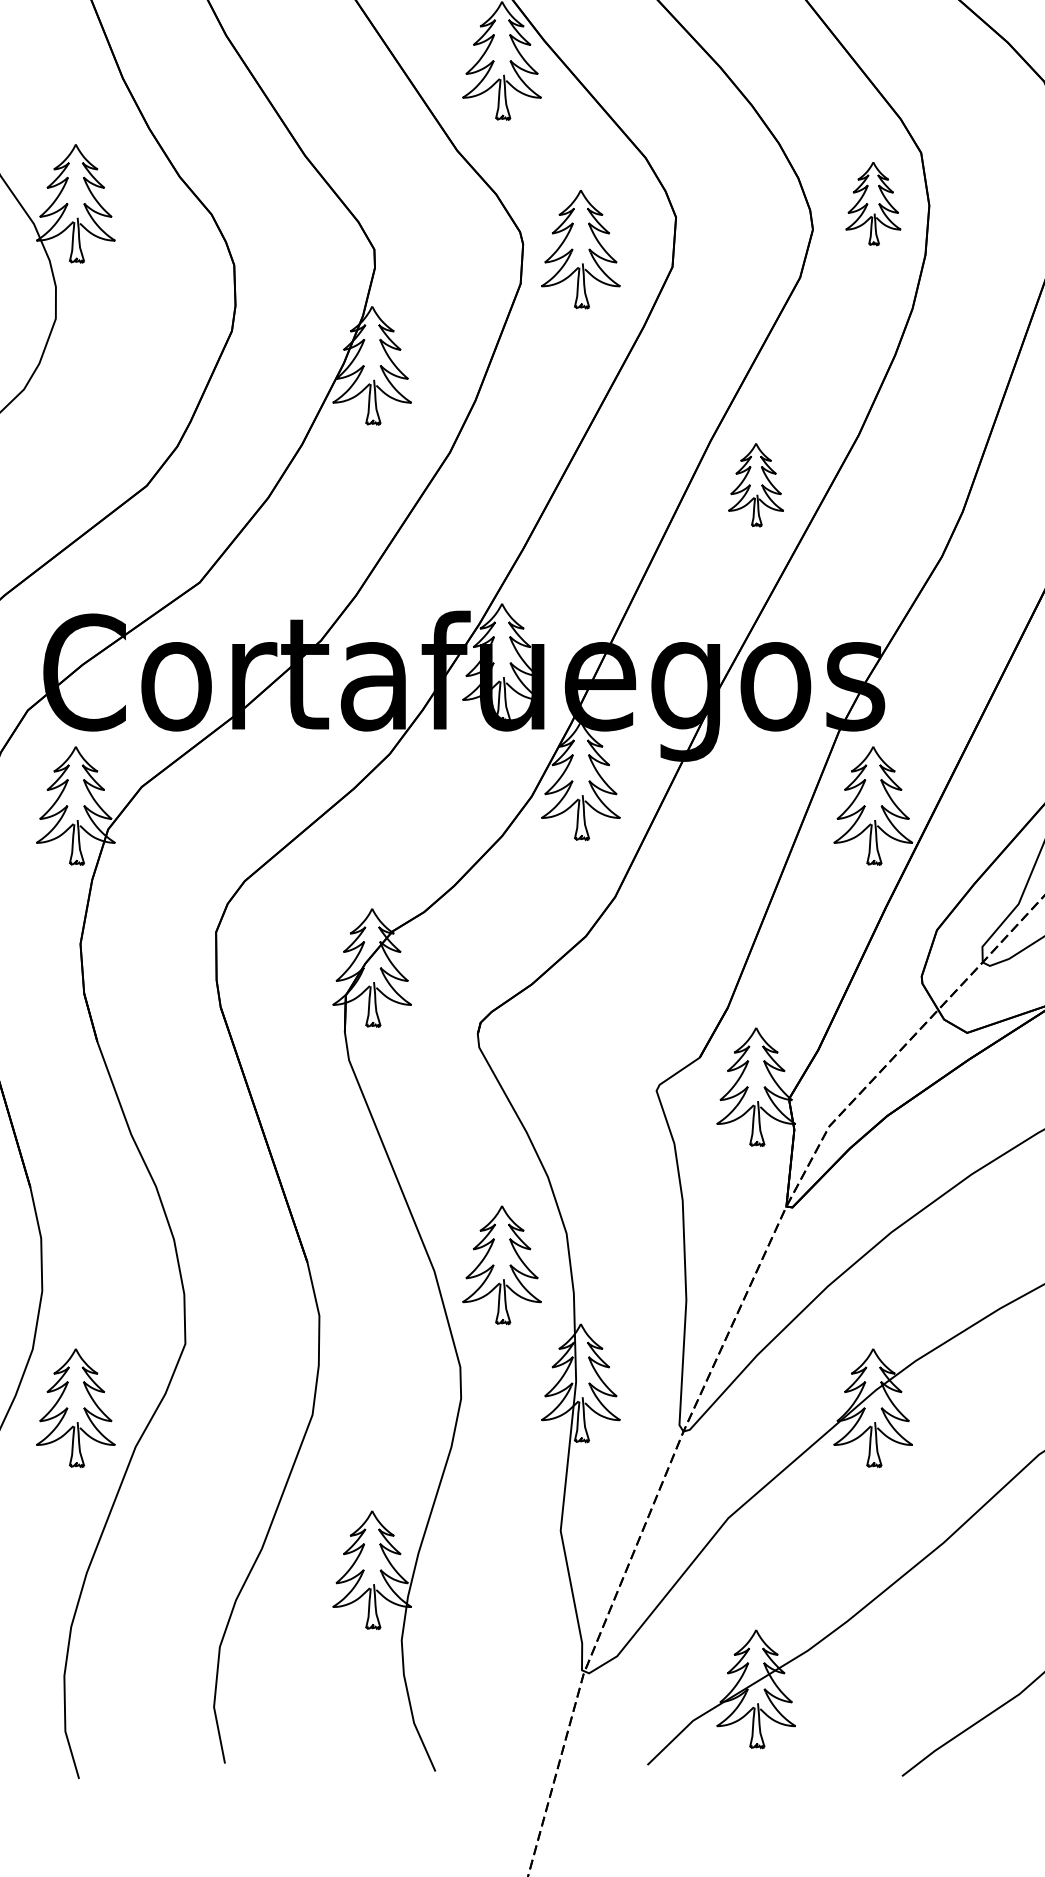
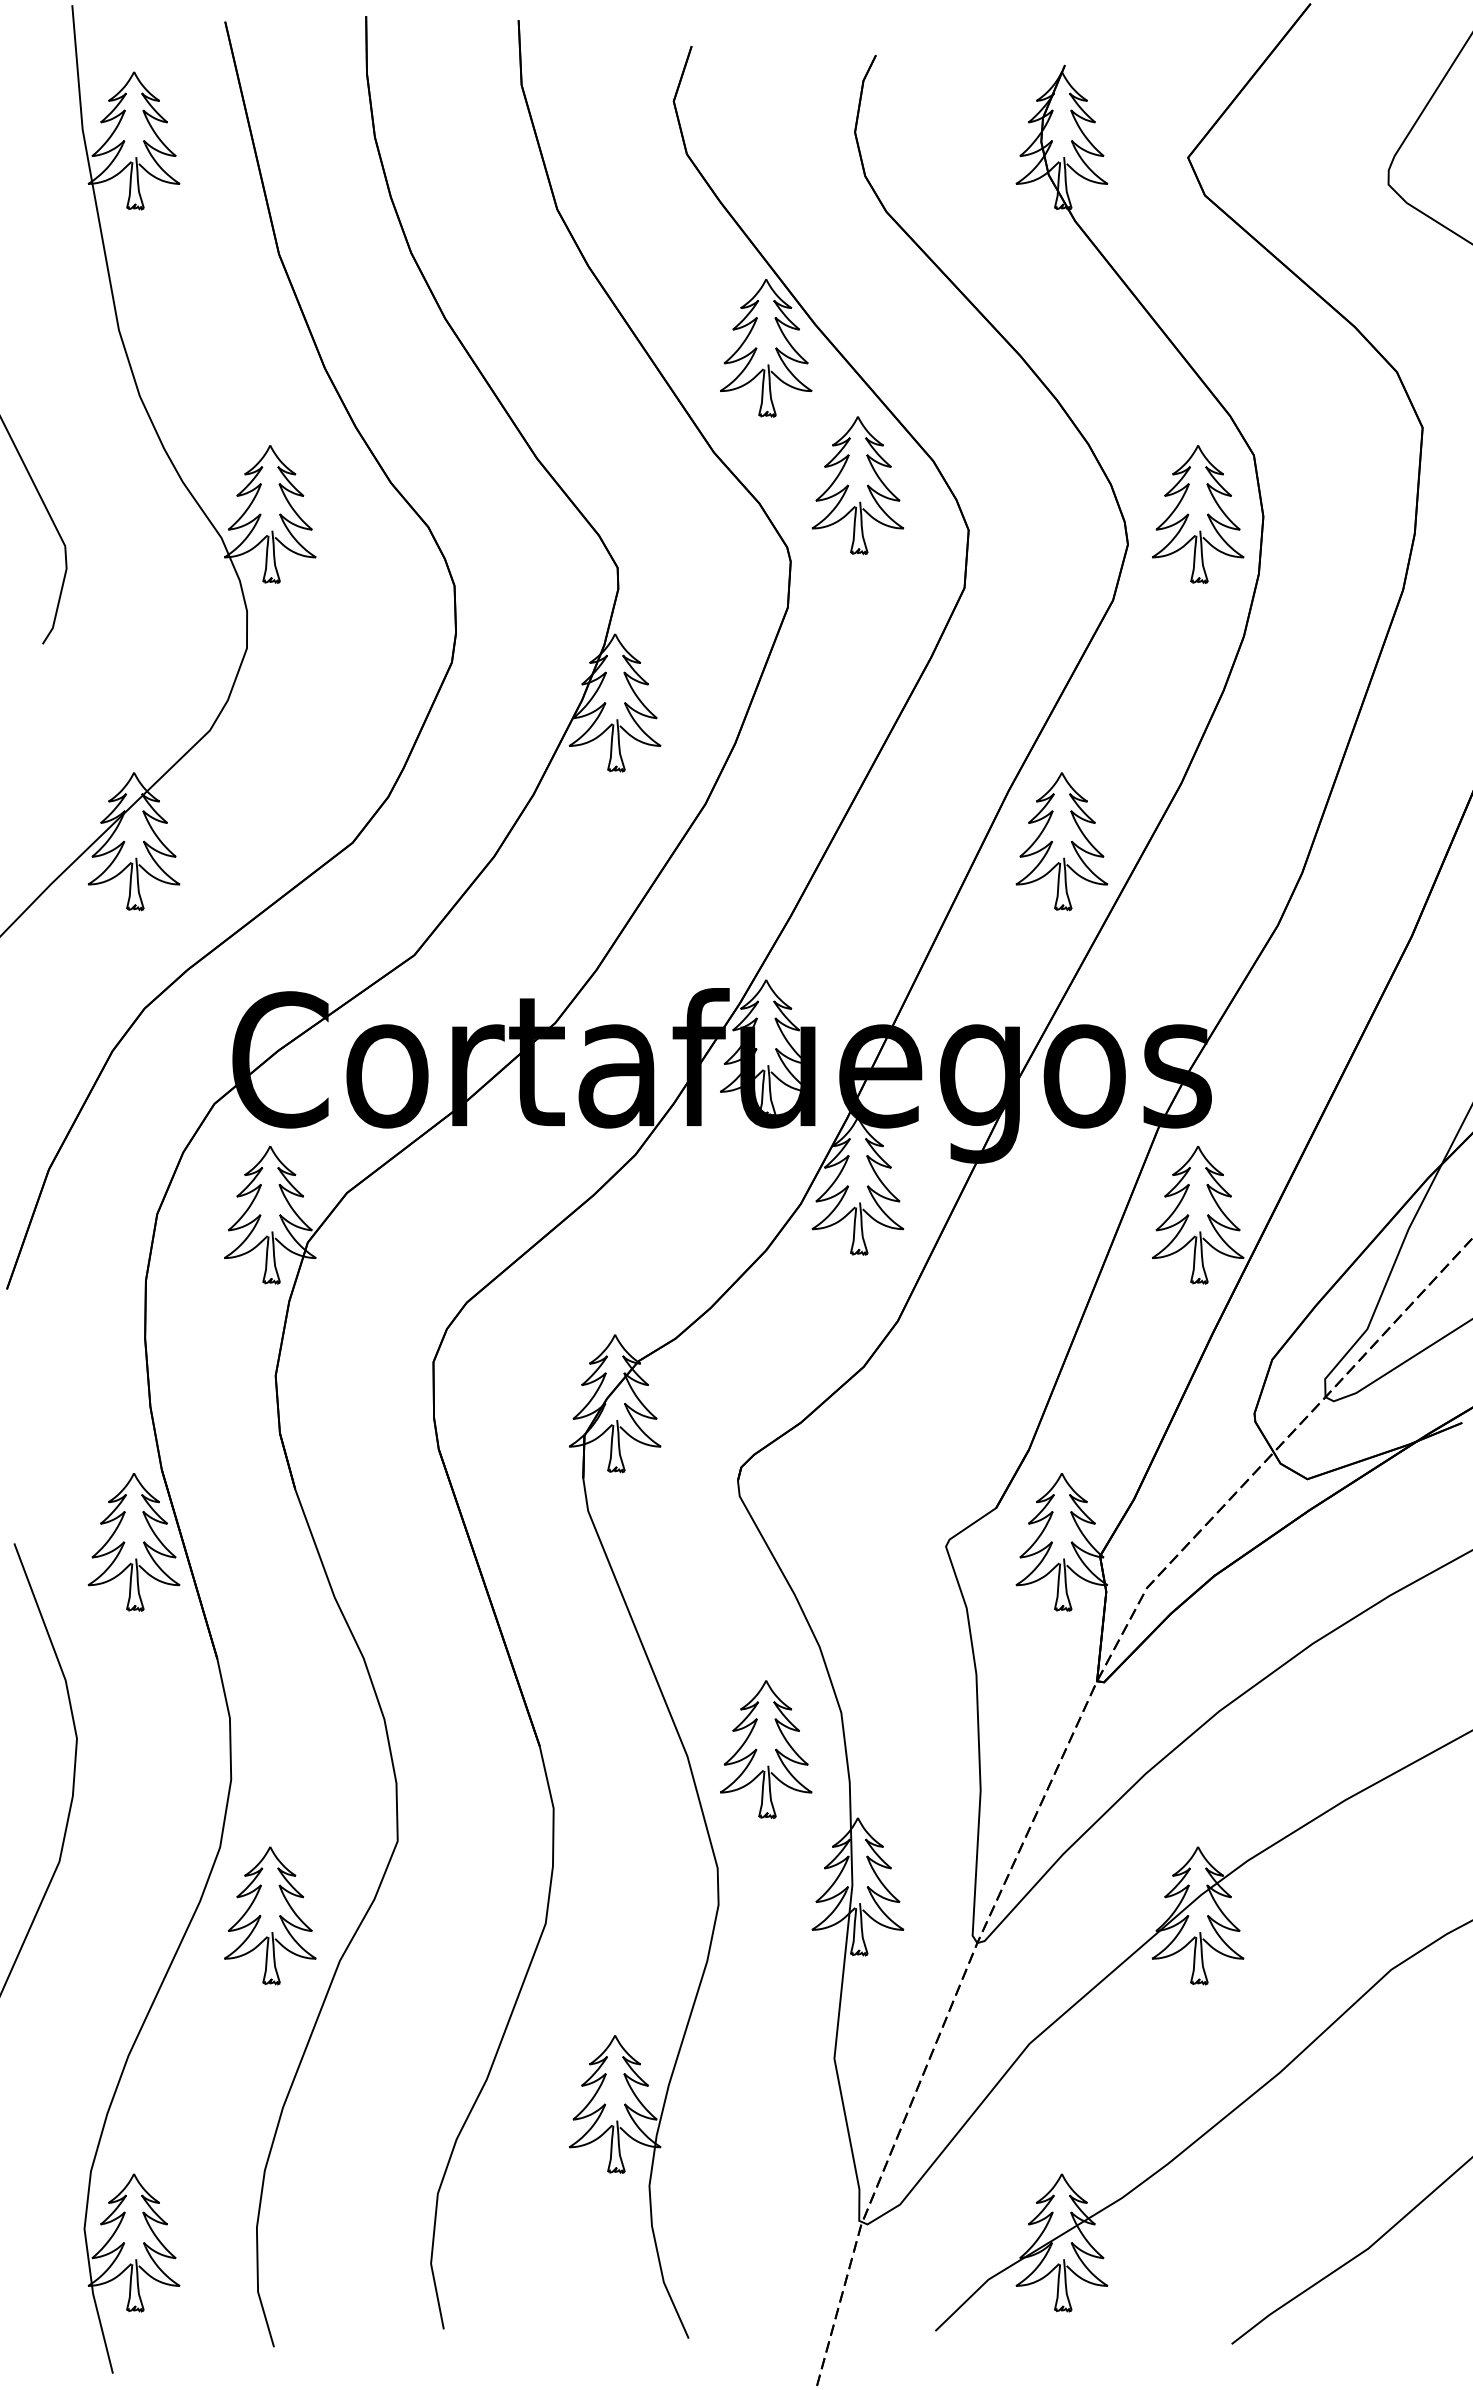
part: (873, 203) -> (1198, 514), size x1.43
part: (580, 249) -> (857, 485), moved
part: (755, 484) -> (1061, 841), size x1.43

